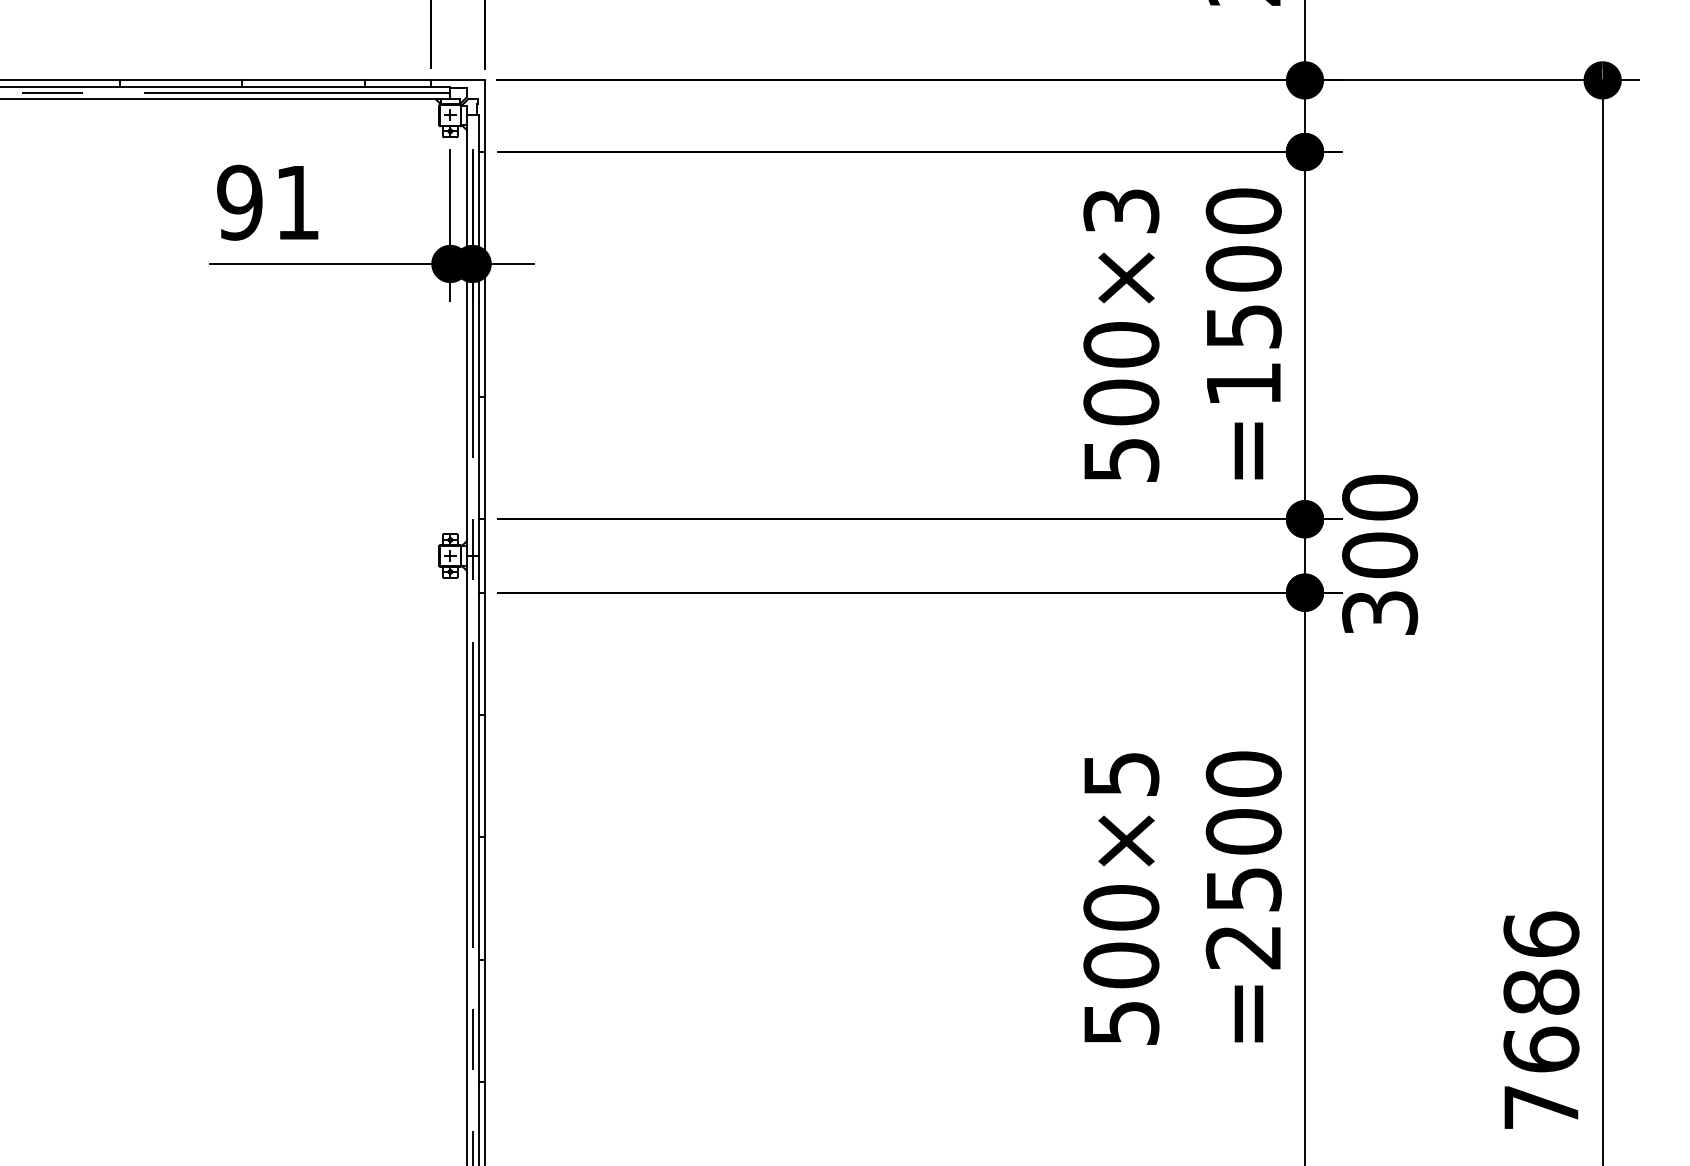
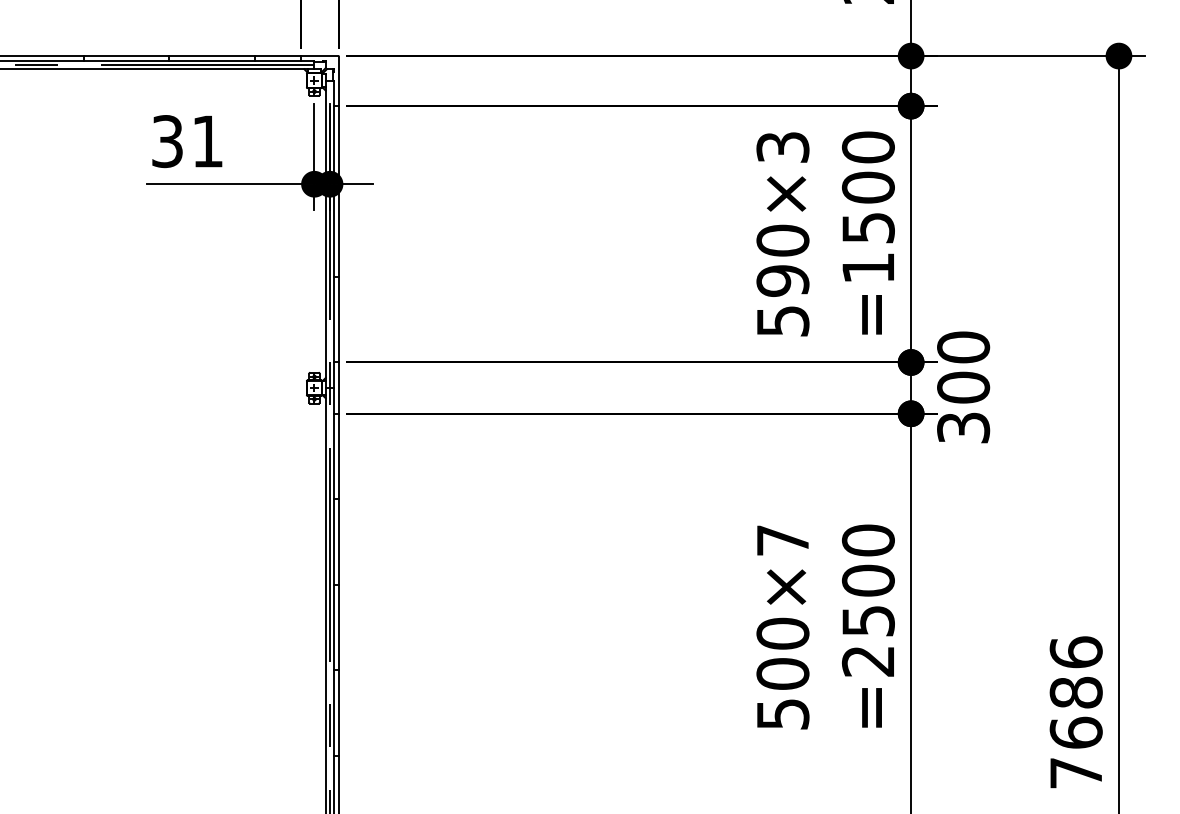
text: (239, 202) -> (167, 141), 91 -> 31
text: (1120, 401) -> (782, 280), 500×3 -> 590×3
text: (1122, 774) -> (783, 540), 500×5 -> 500×7

